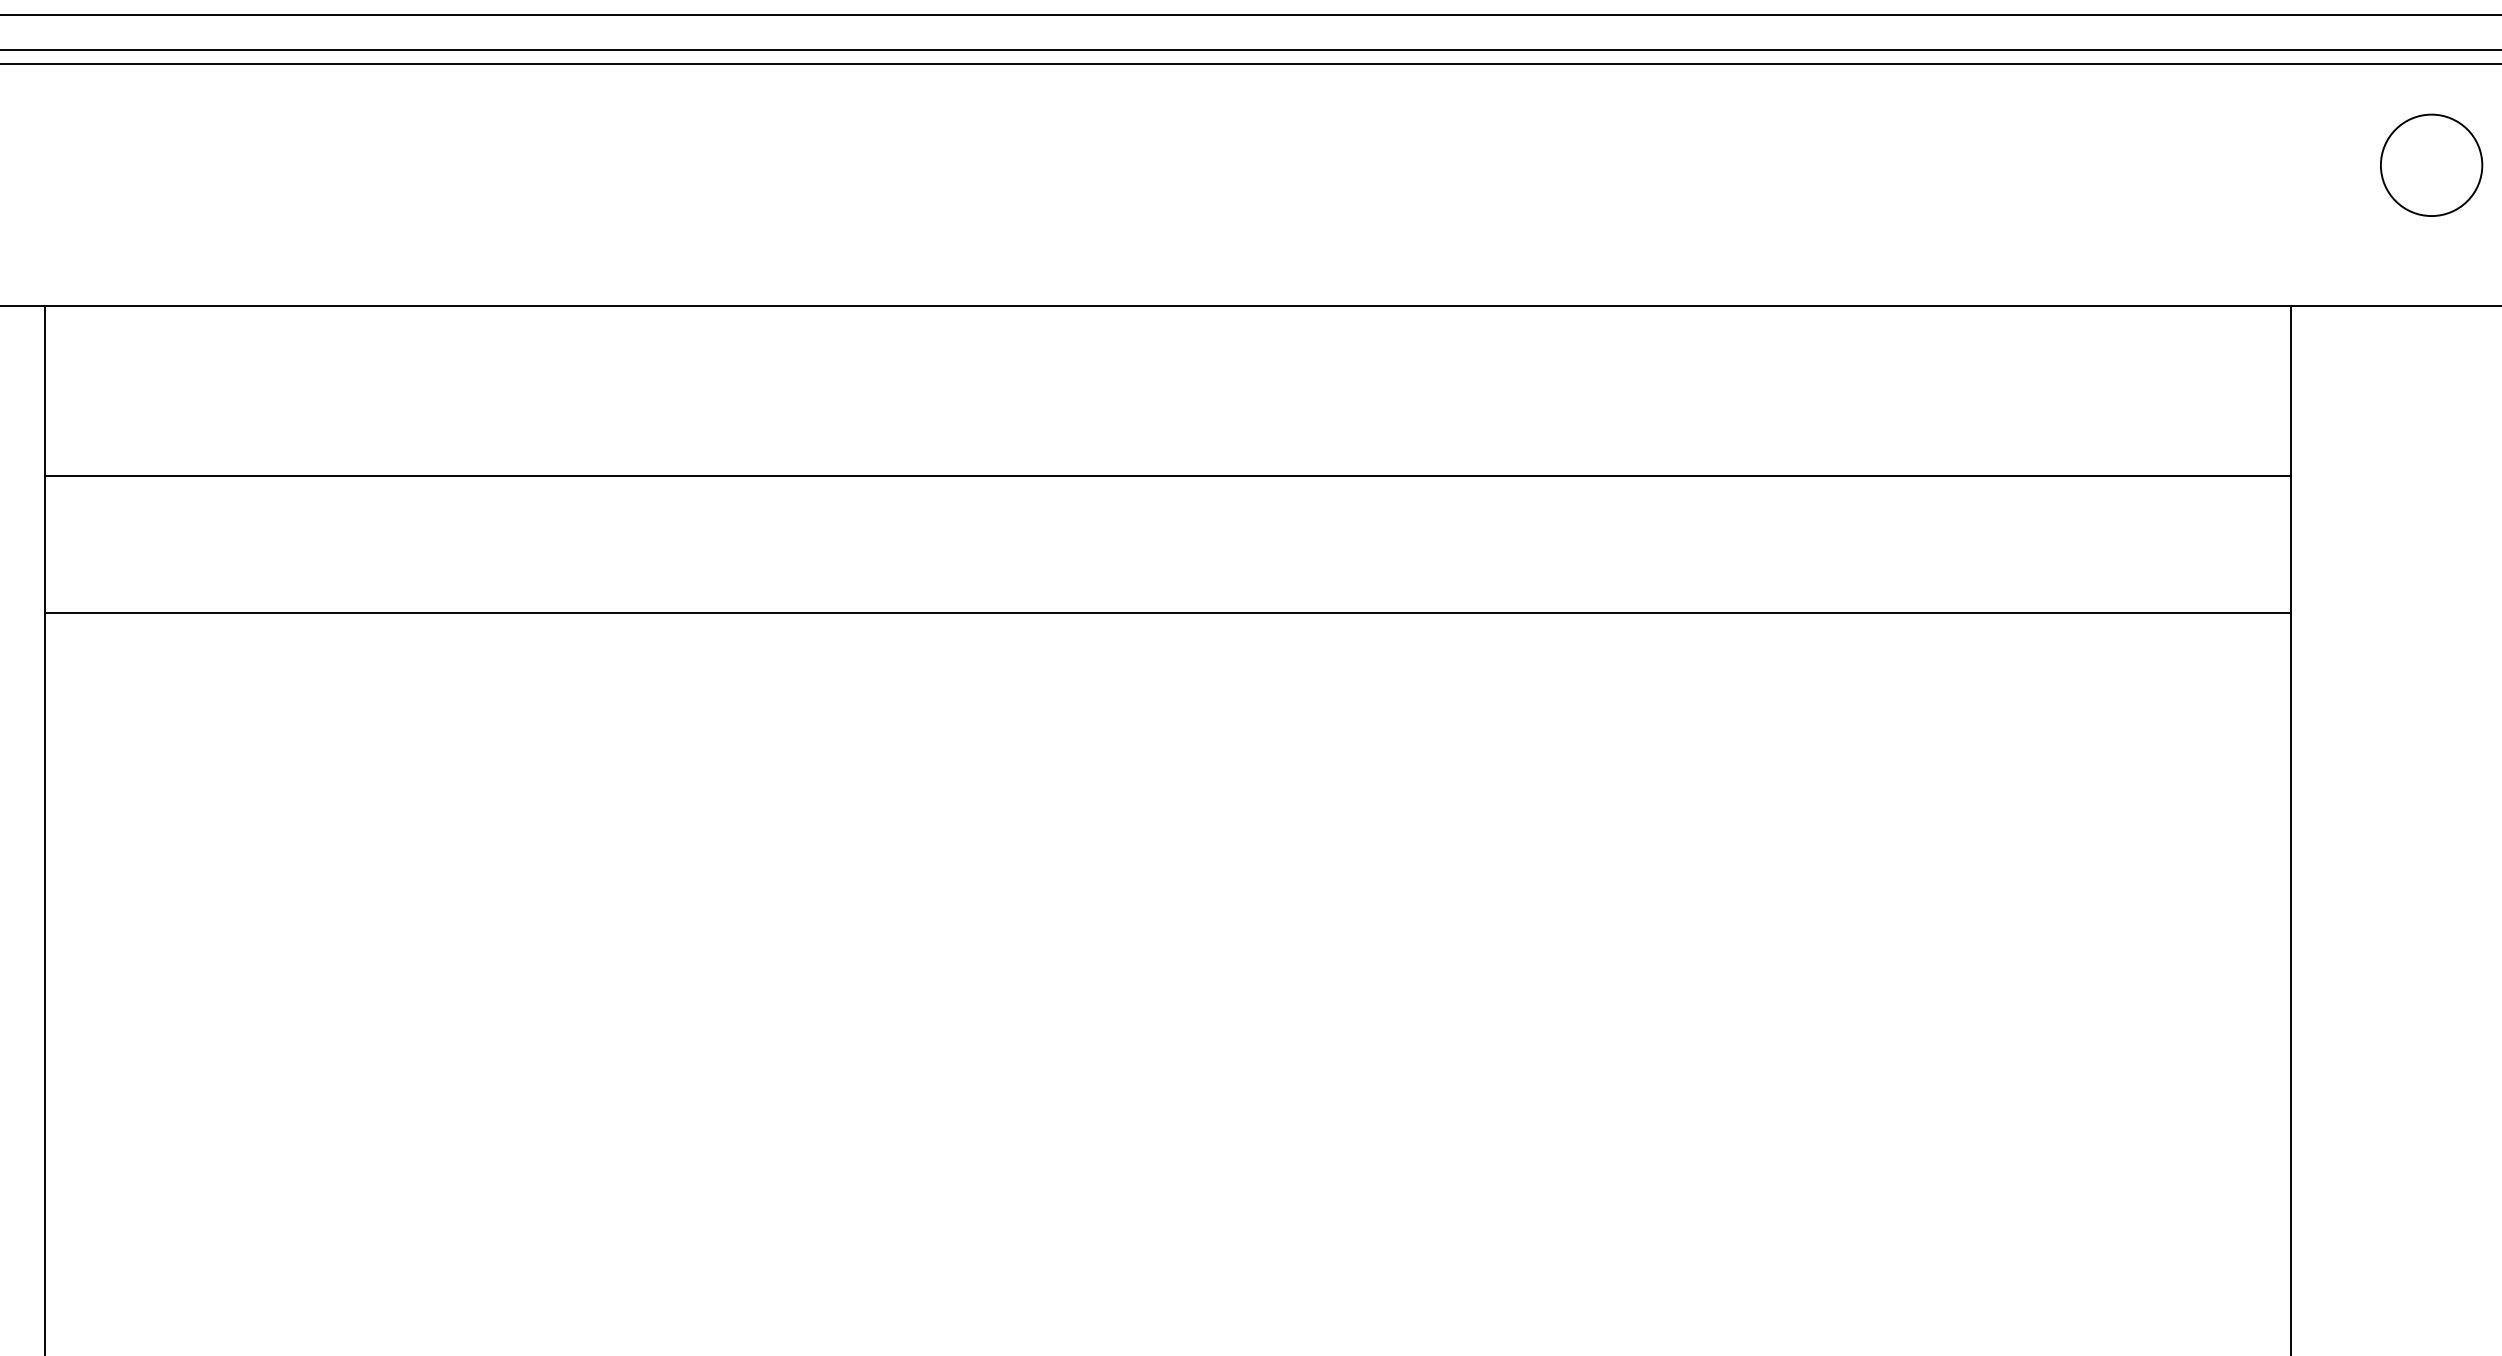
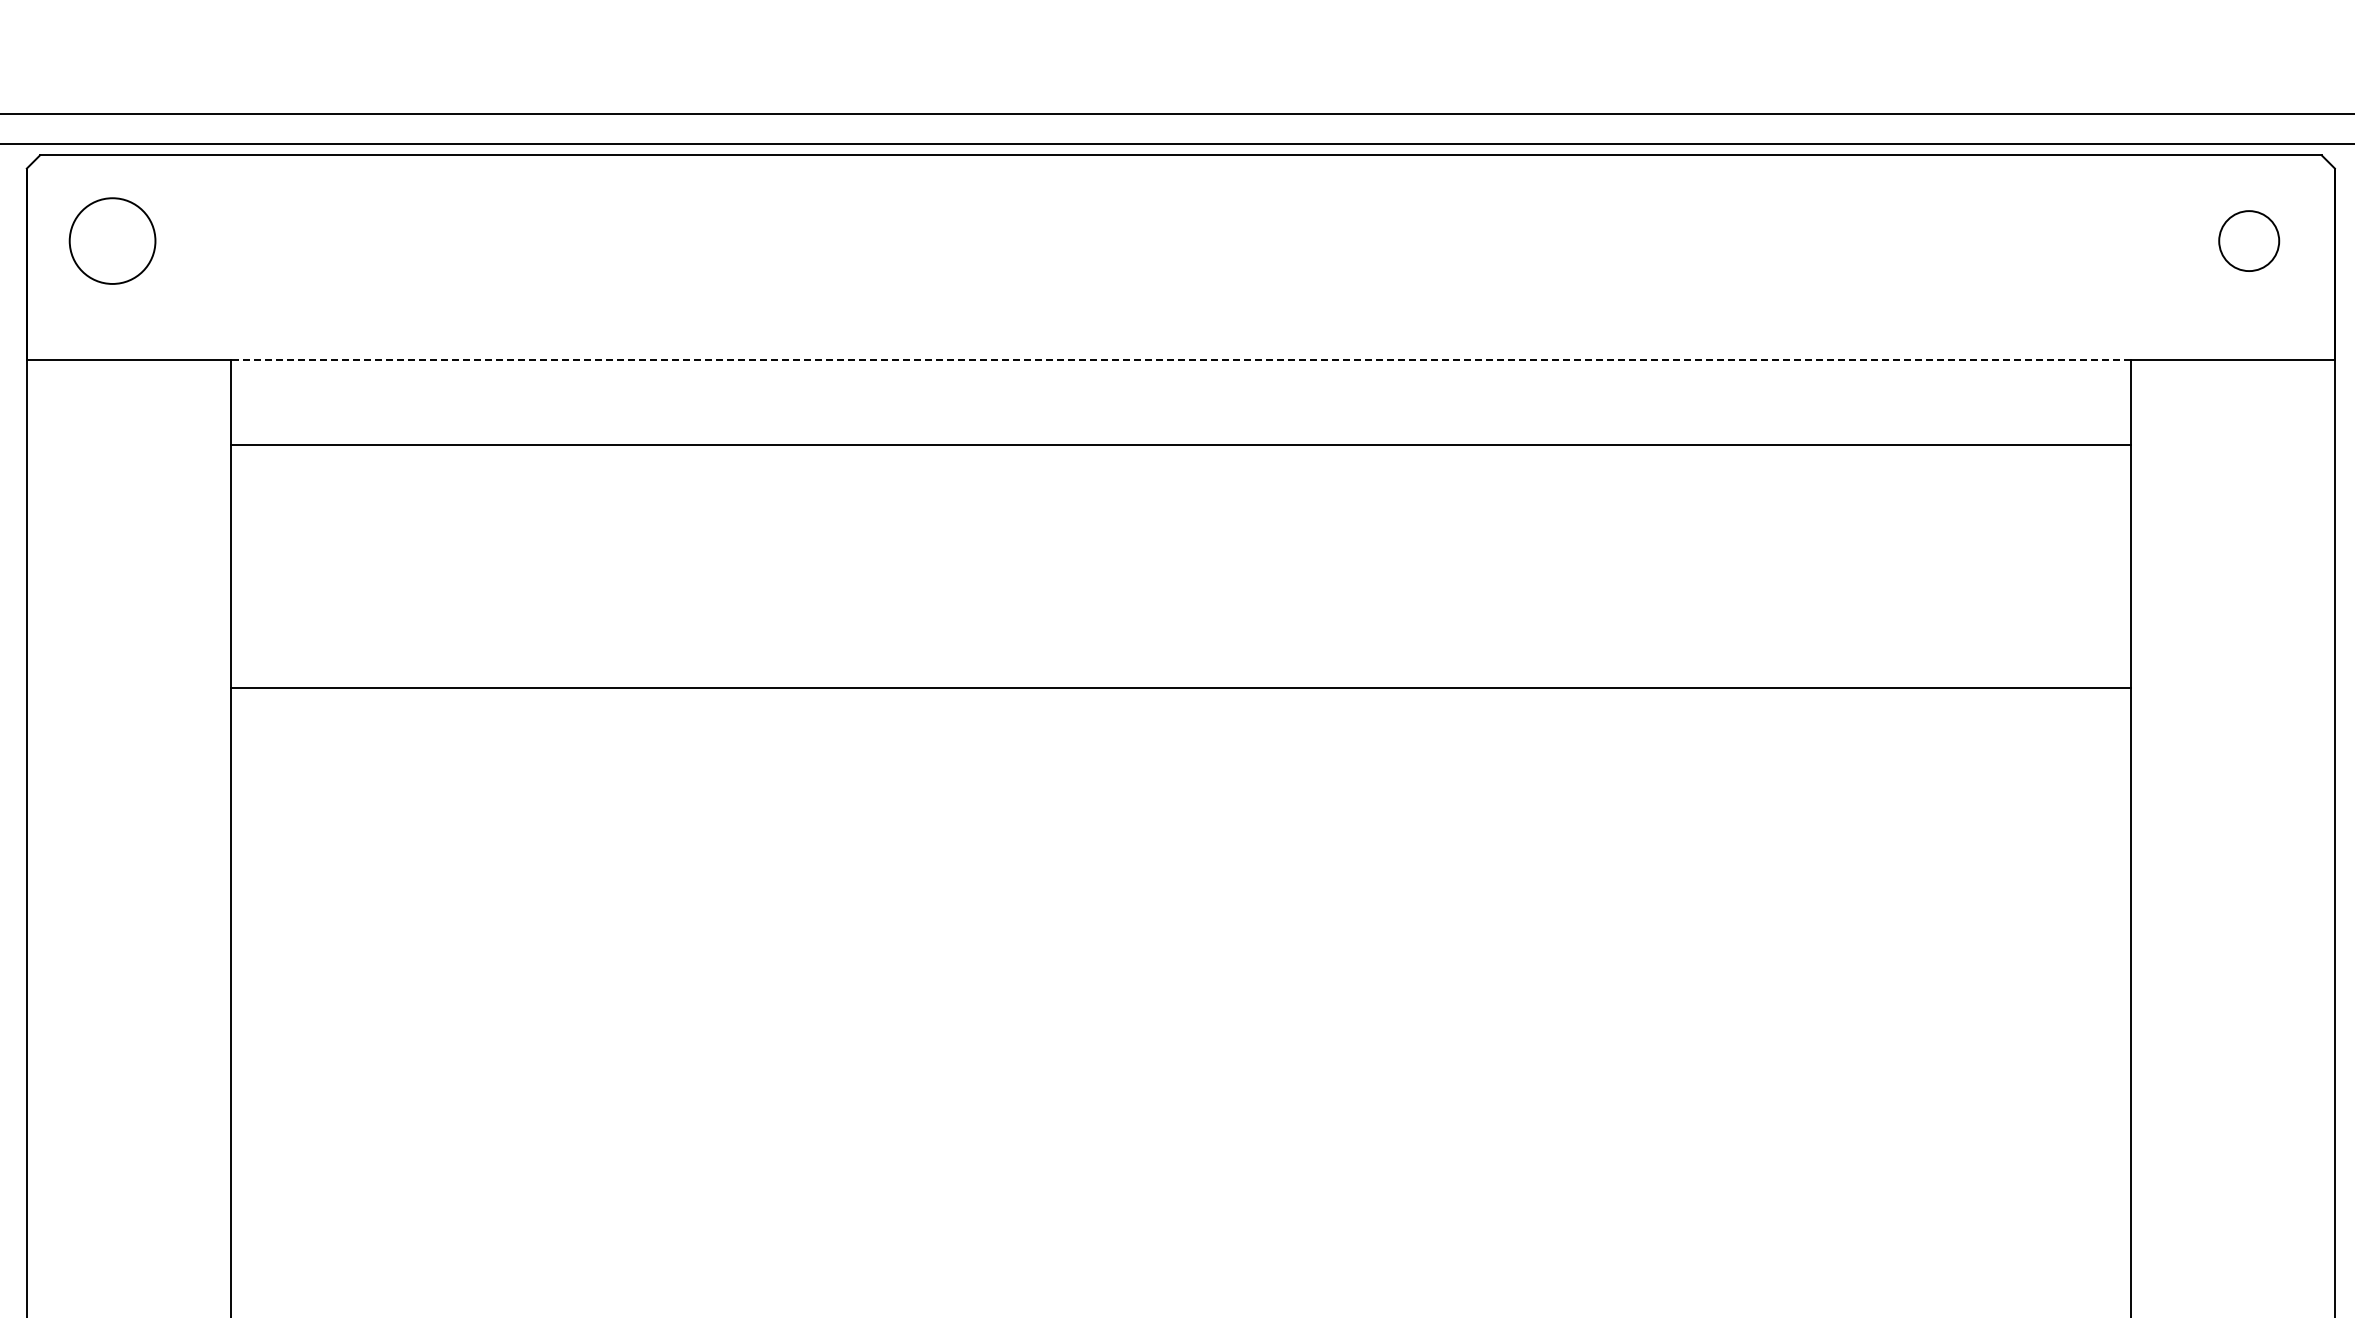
circle: (2431, 164) -> (2249, 240), size x0.7
line: (1167, 305) -> (1180, 359), solid -> dashed
line: (1167, 475) -> (1180, 444), moved
line: (1167, 612) -> (1180, 687), moved

